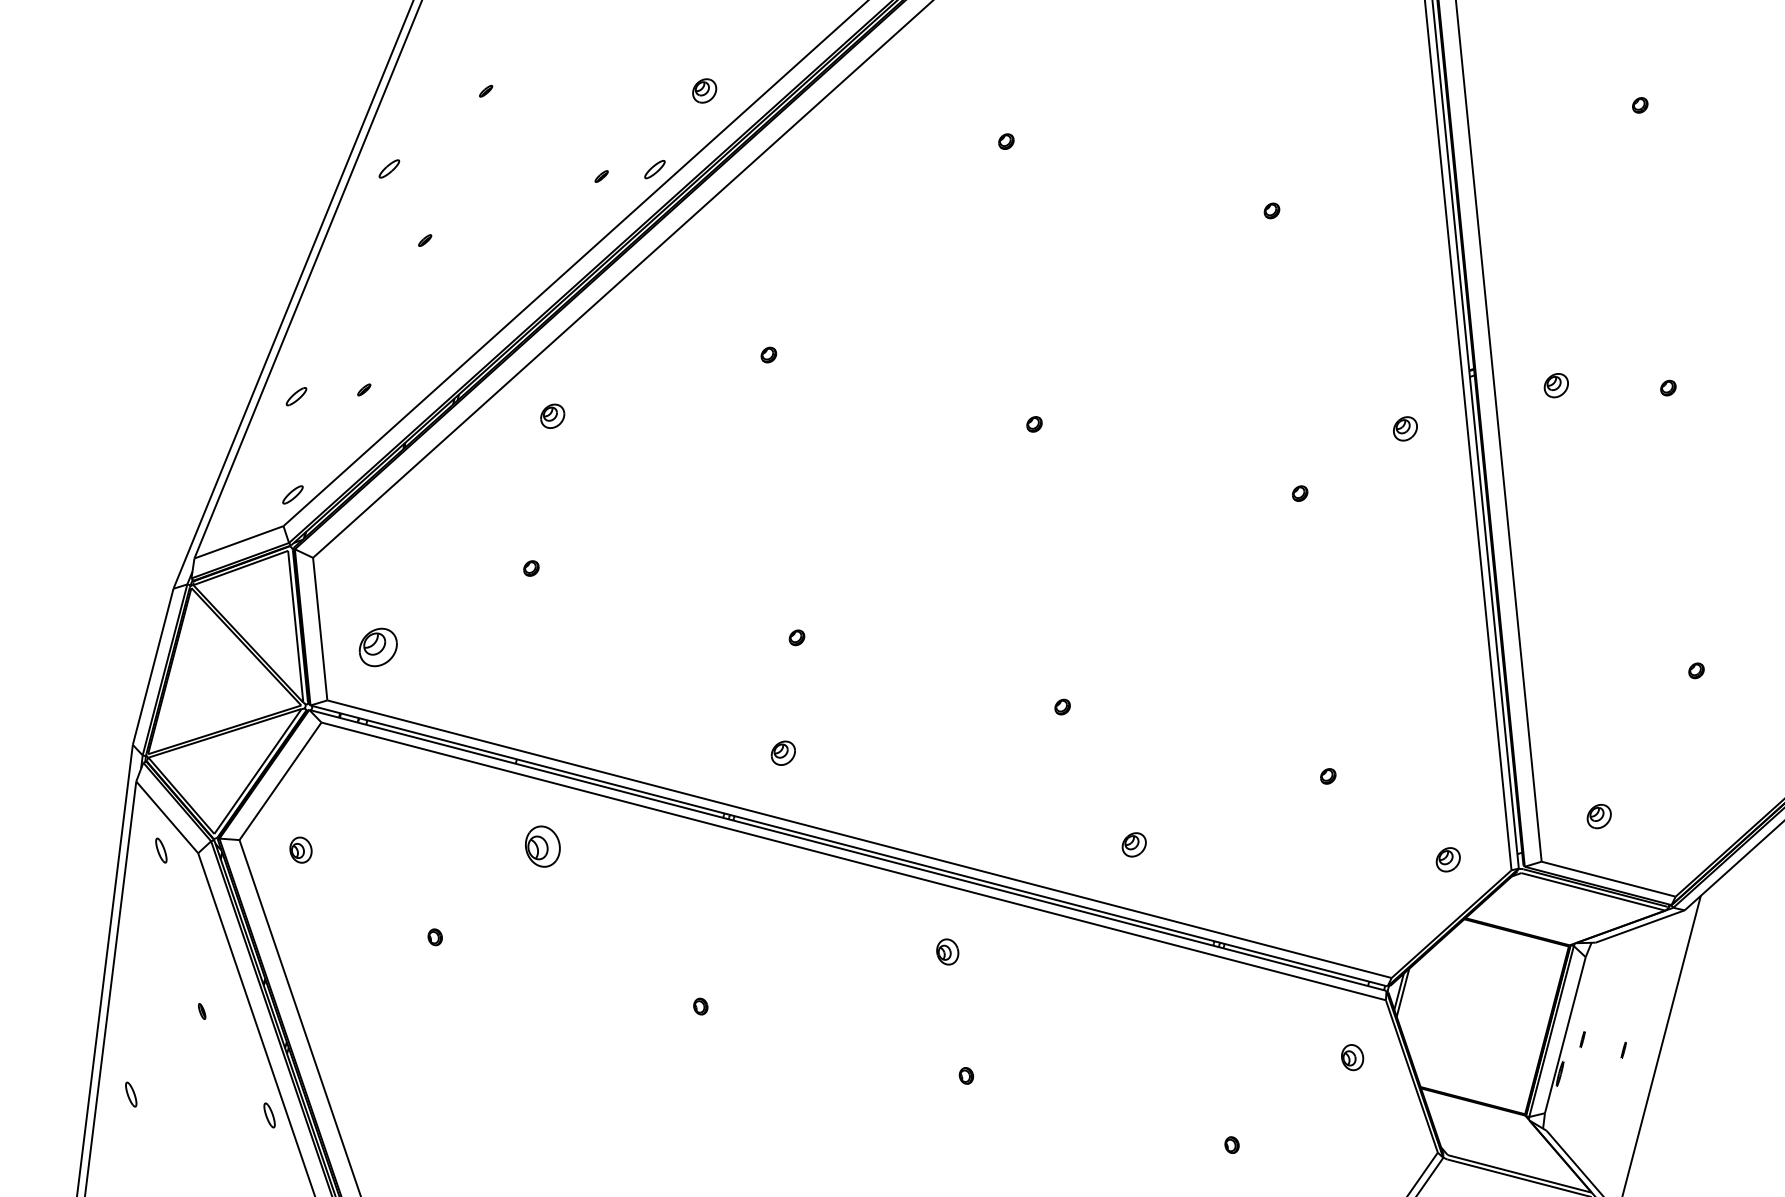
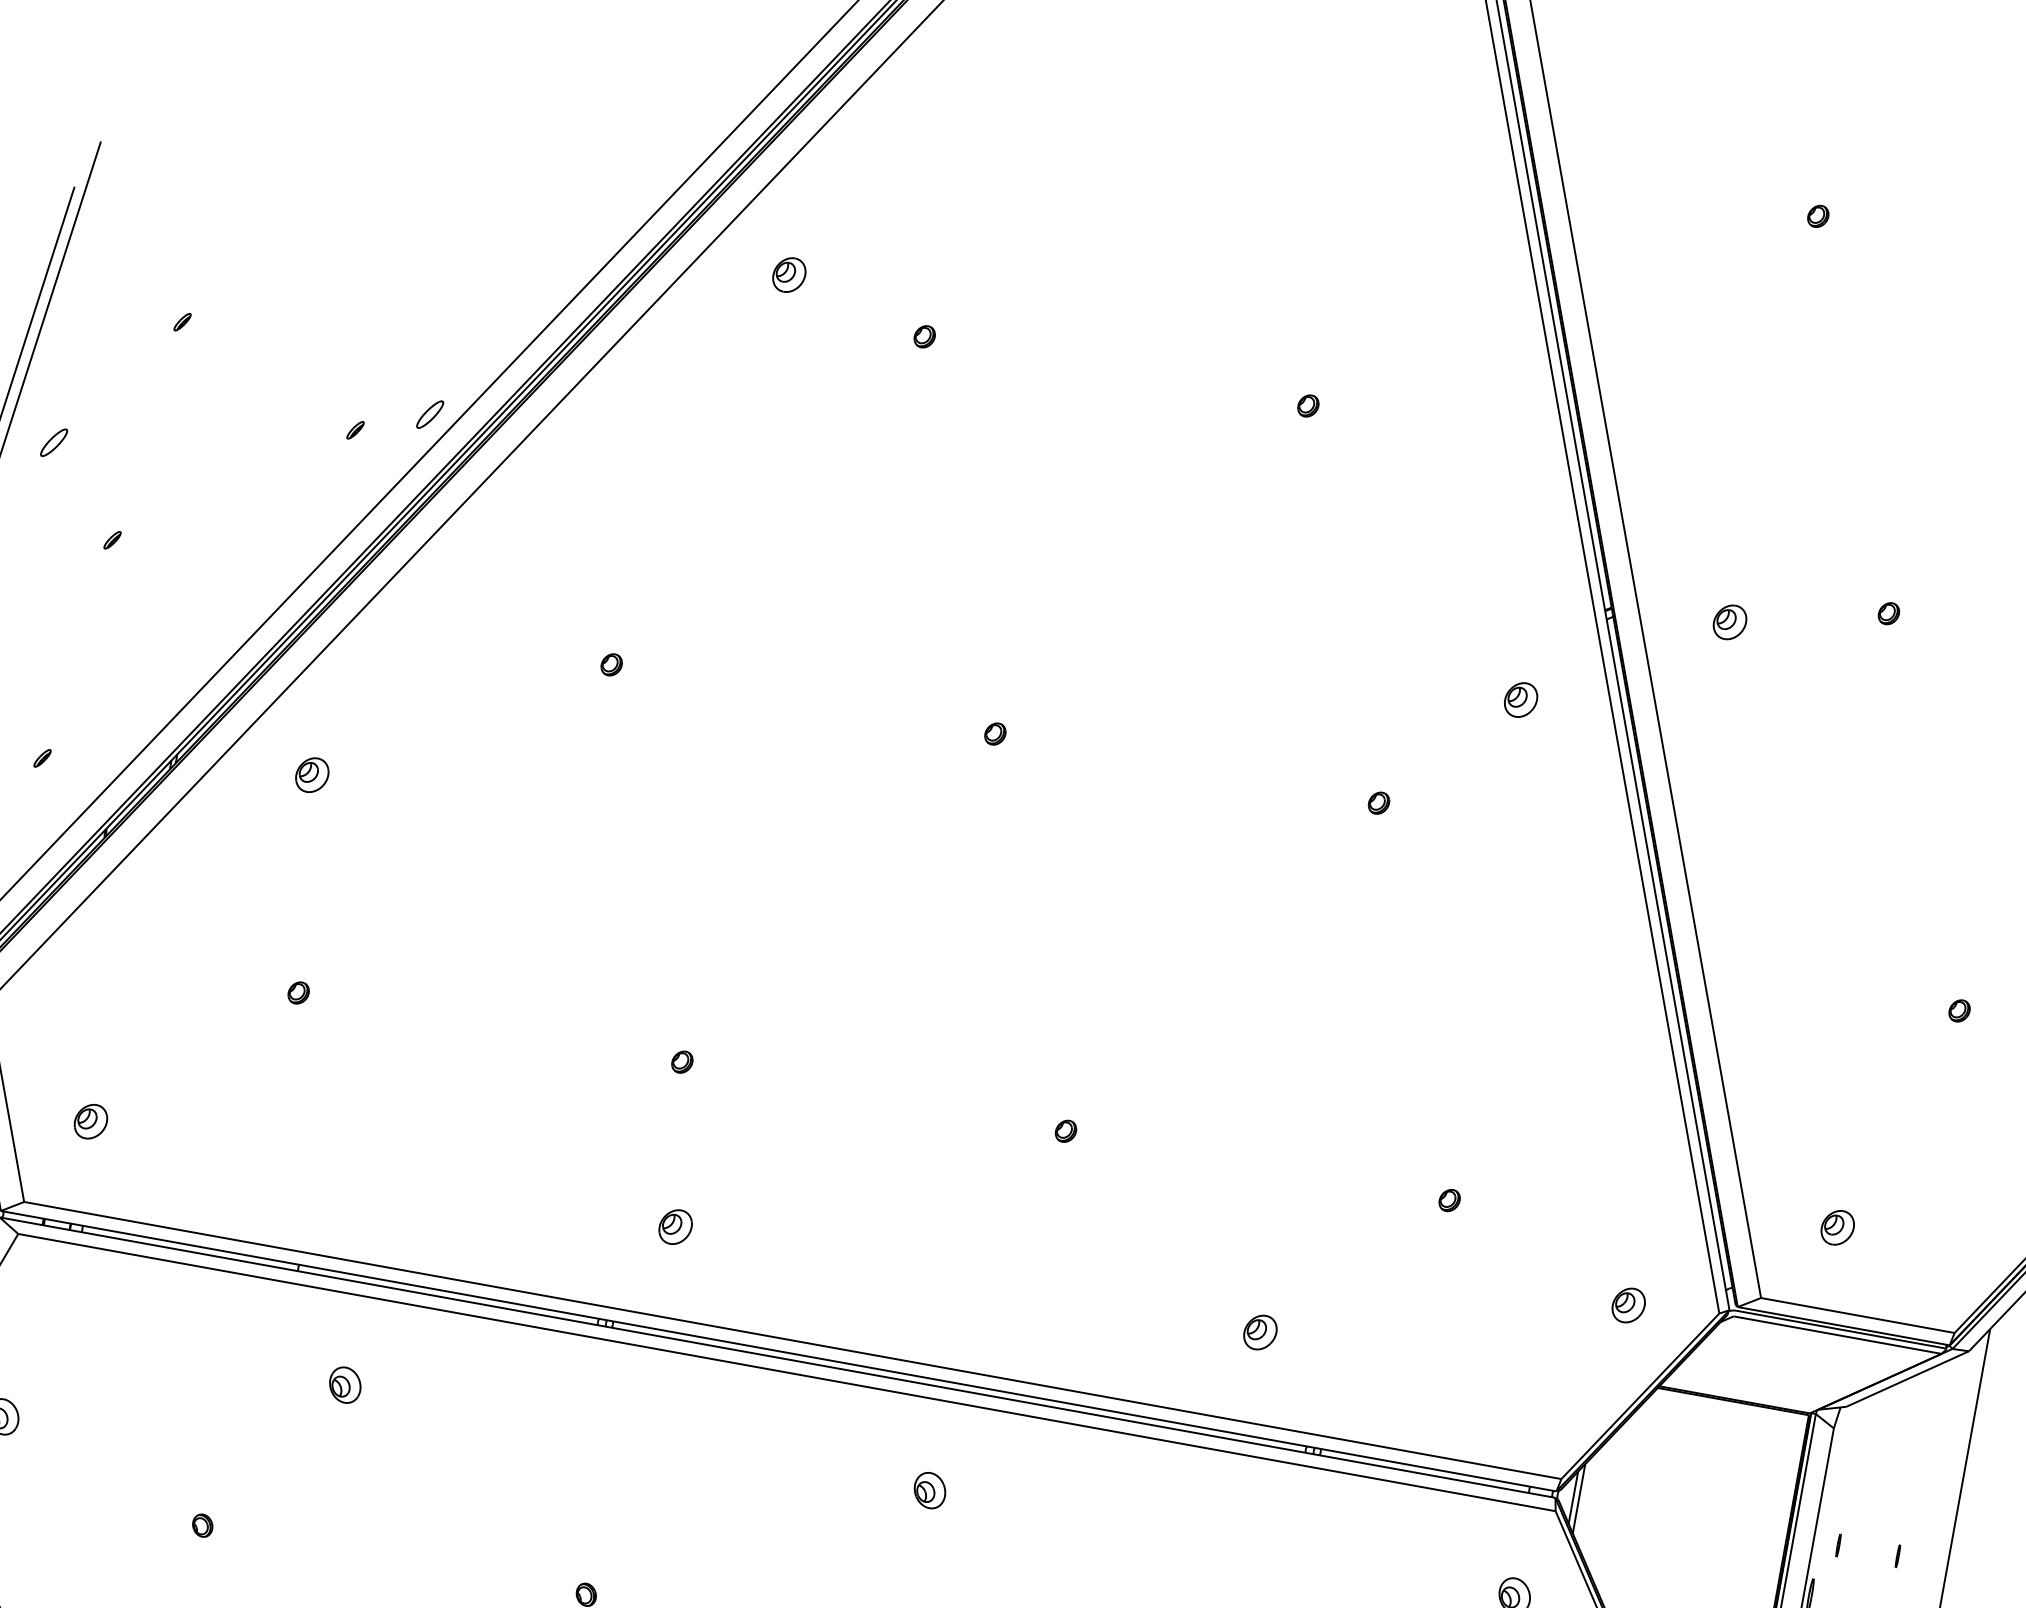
part: (704, 90) -> (789, 274), moved
part: (378, 647) -> (90, 1121), size x0.62
part: (1133, 844) -> (1259, 1332), moved
part: (542, 845) -> (344, 1383), size x0.62

